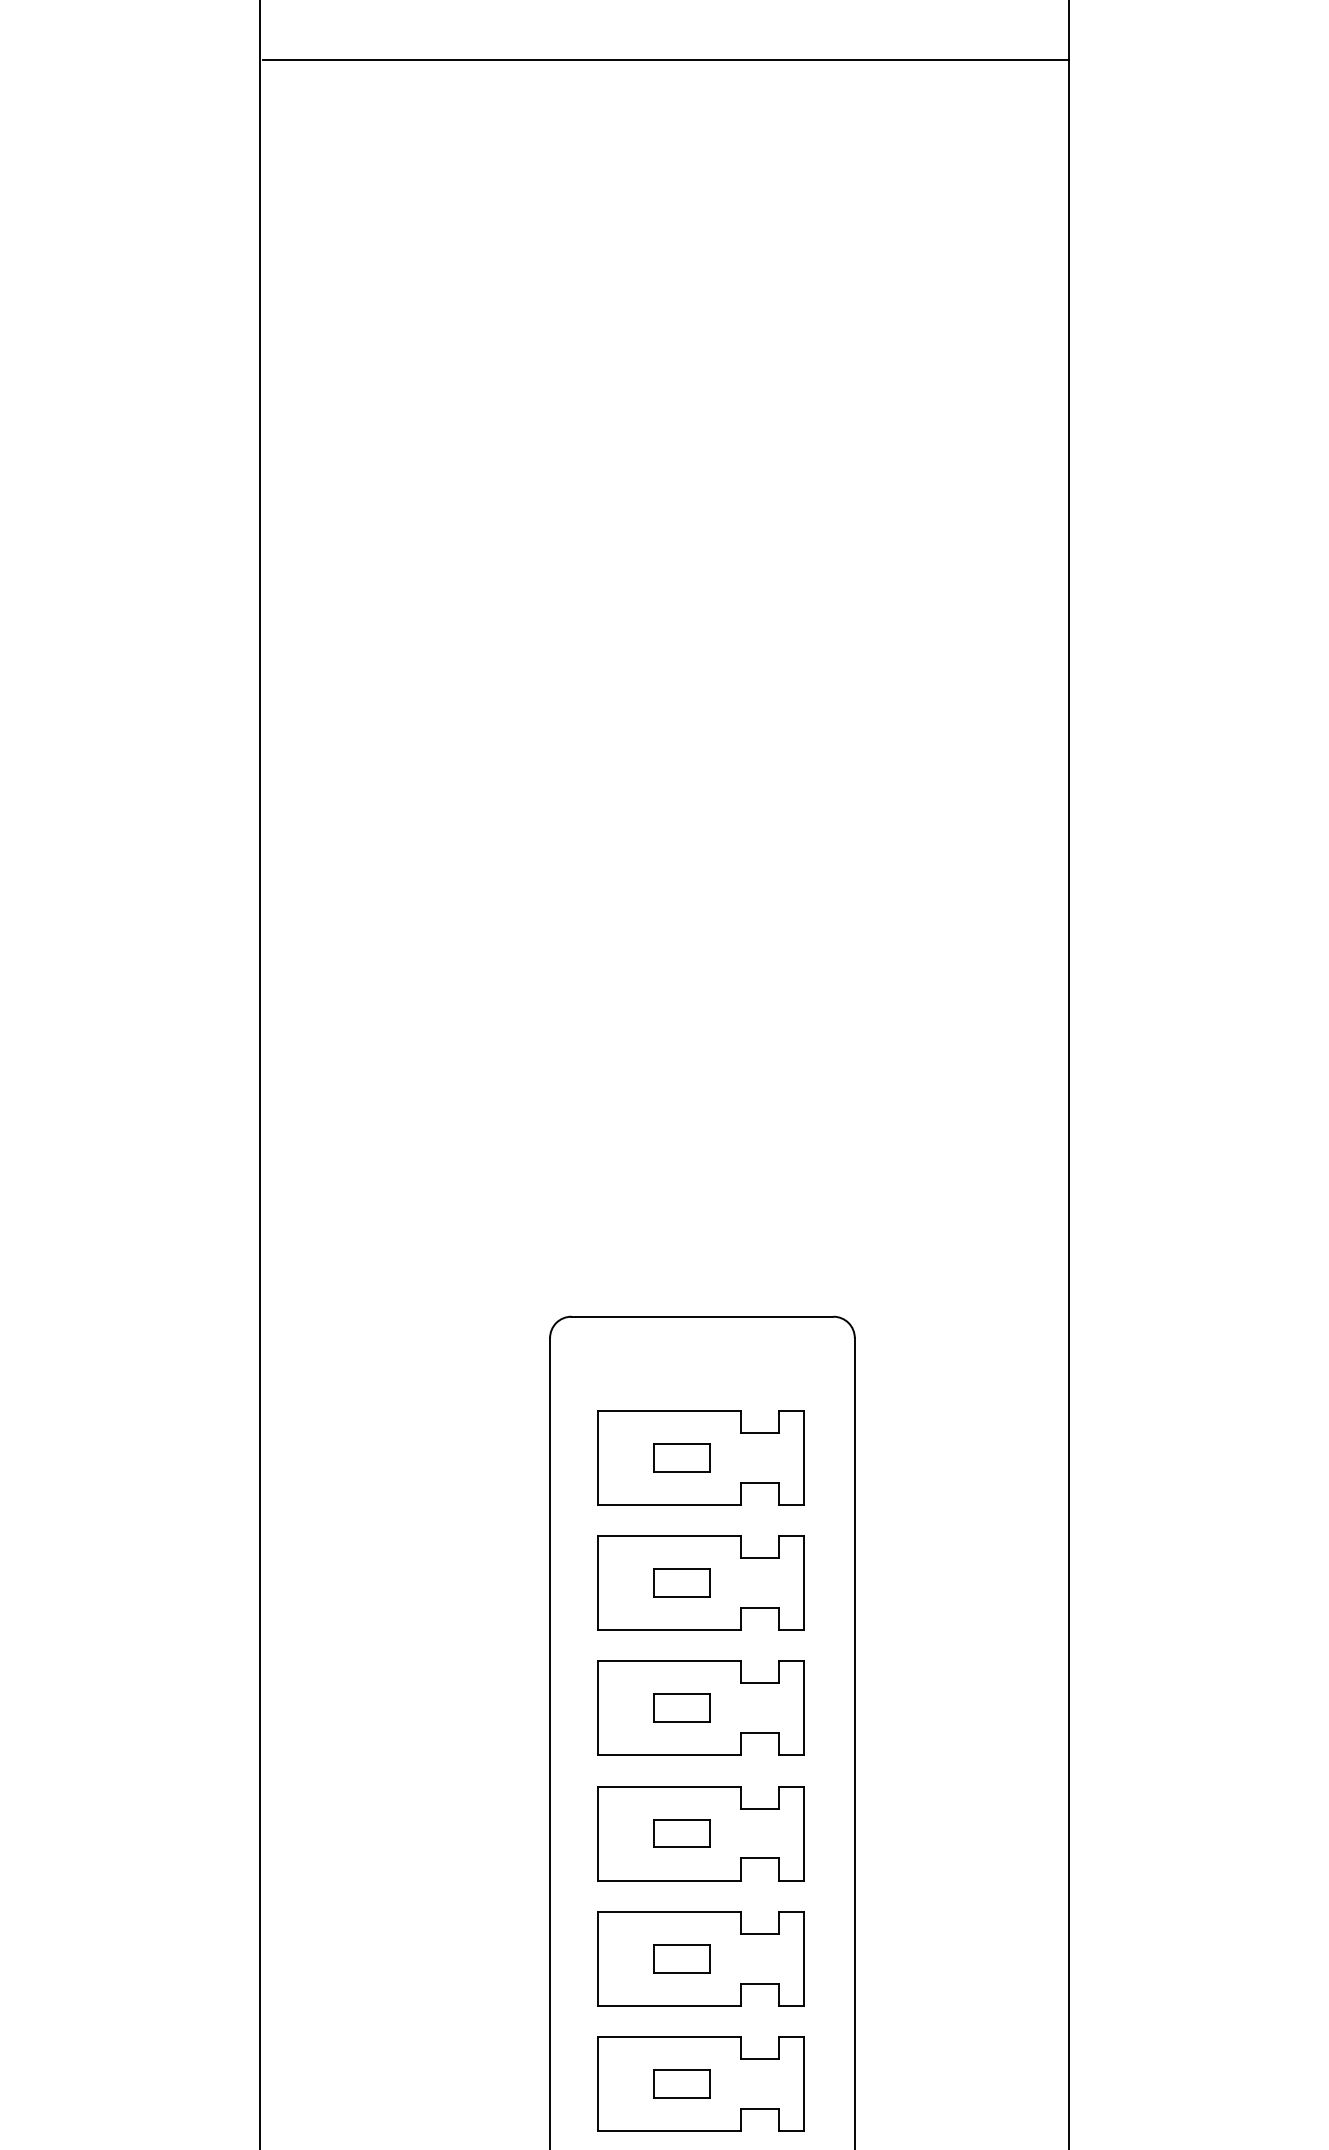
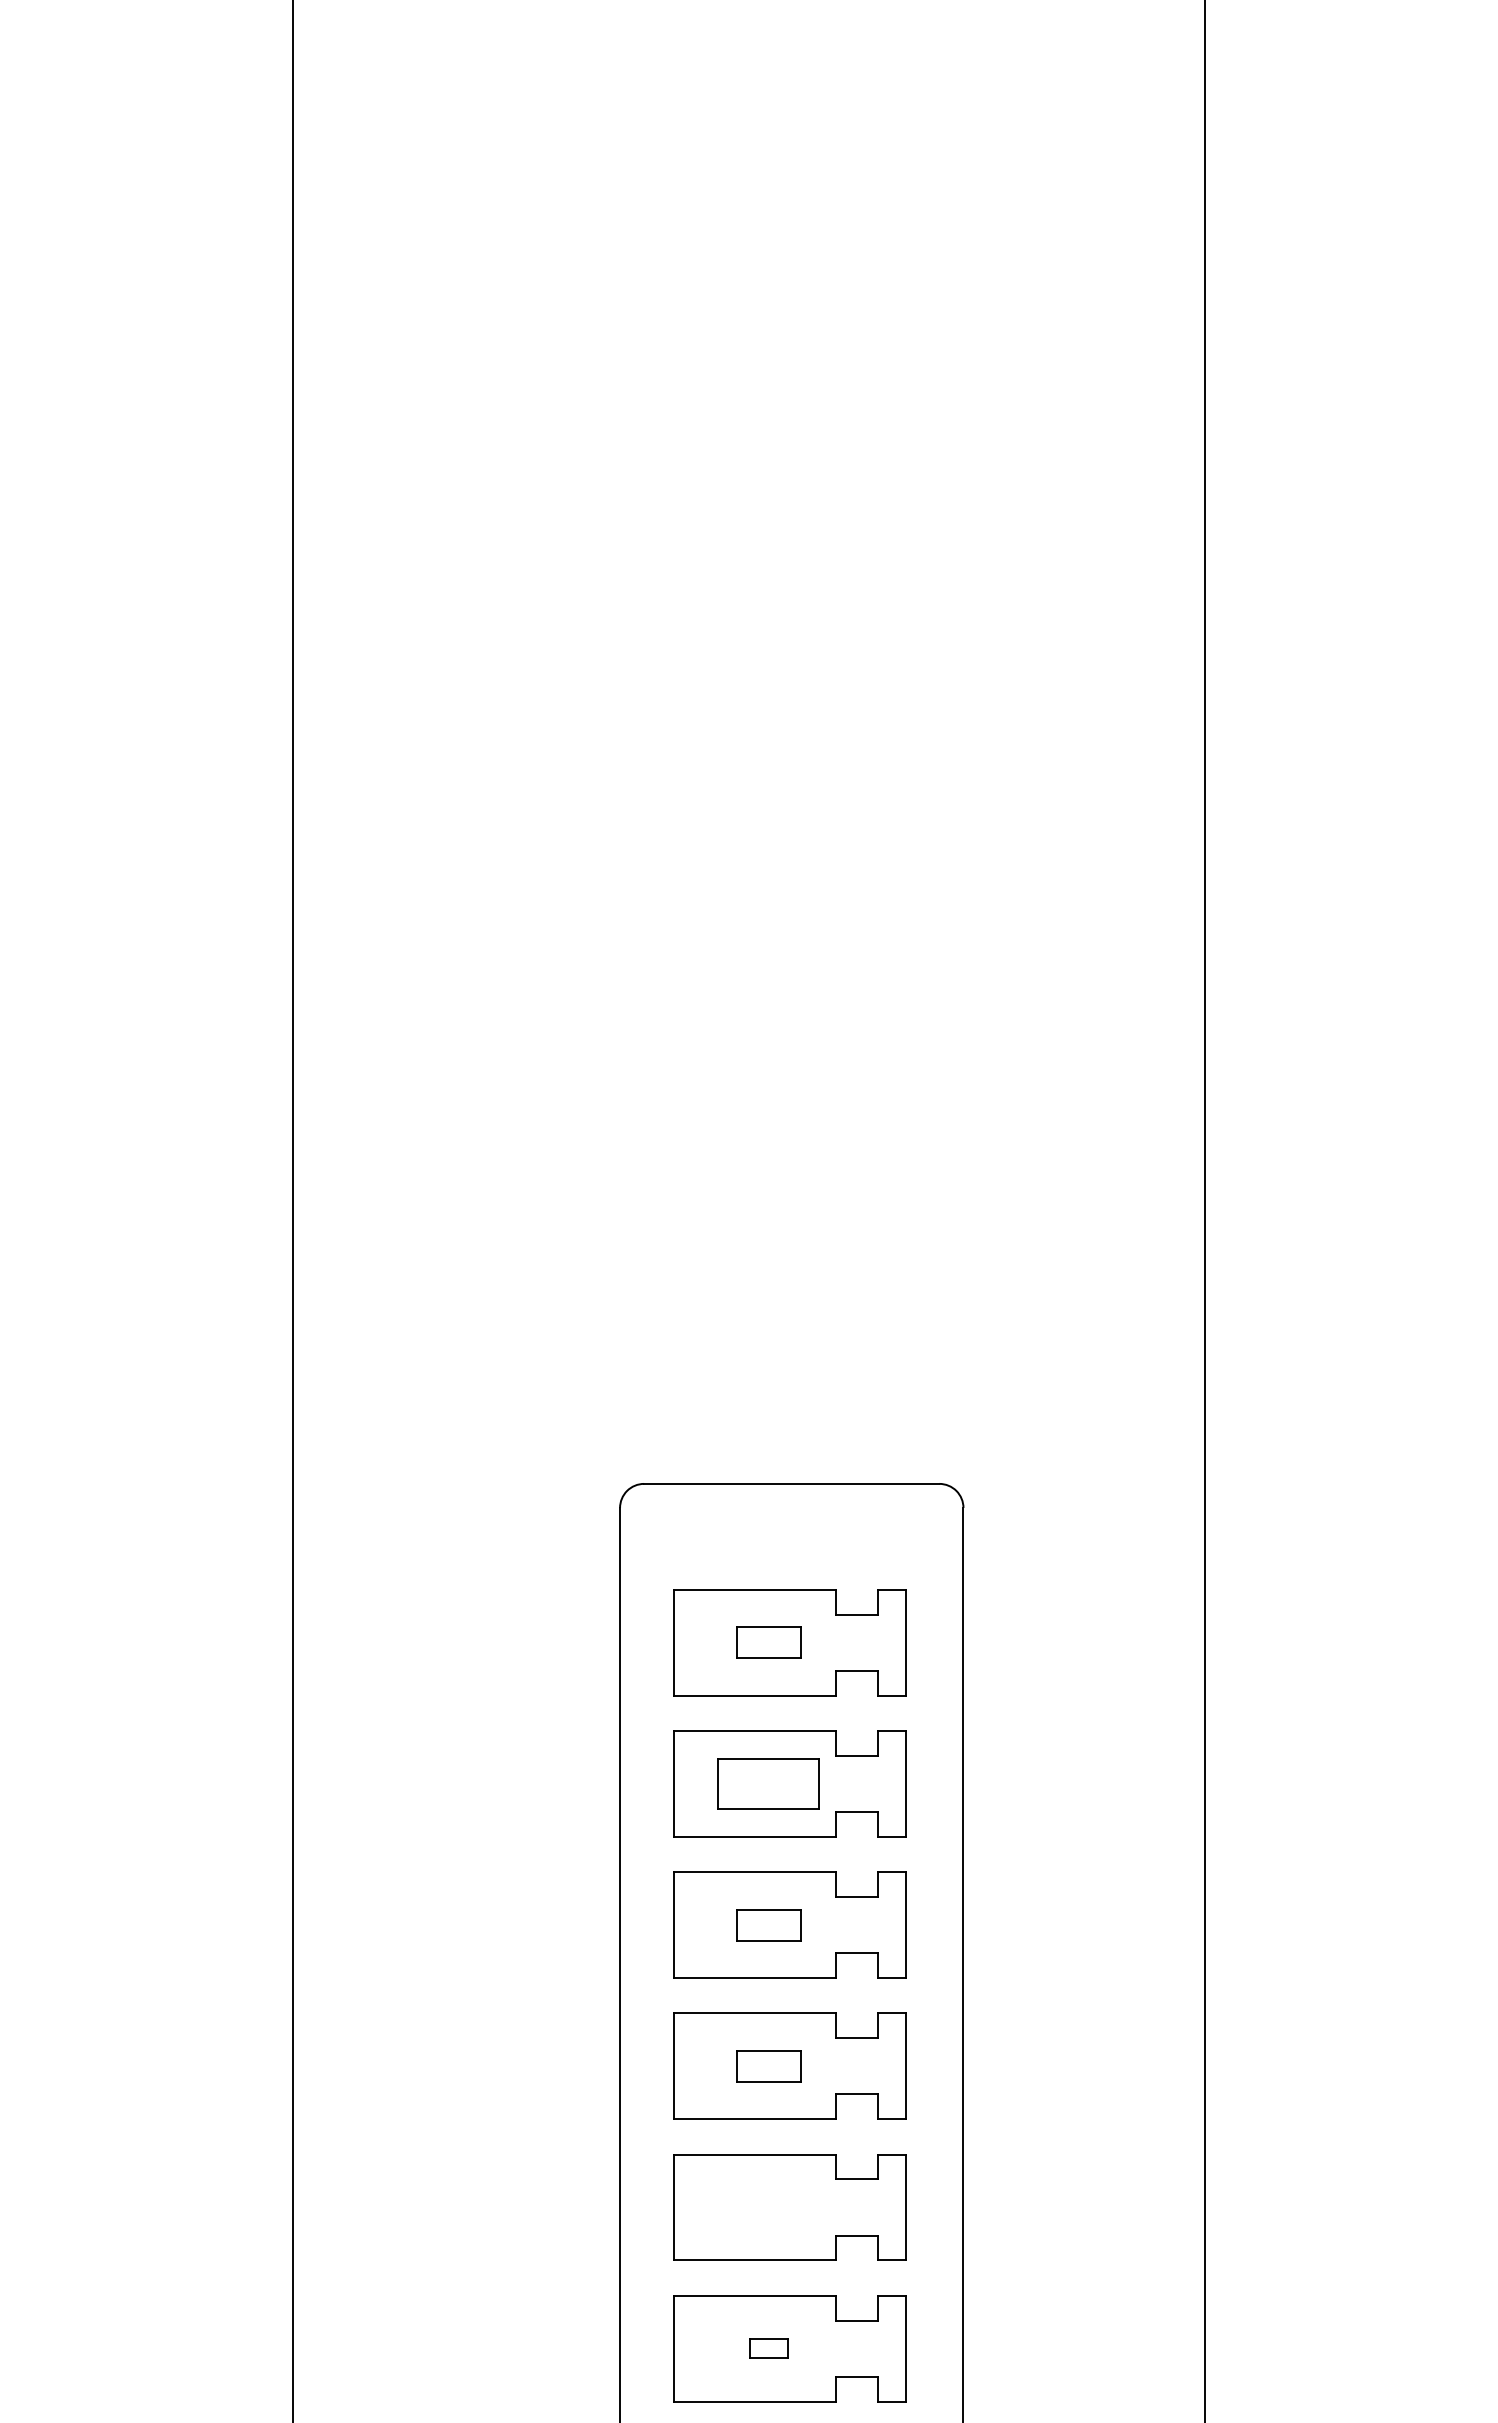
line: (665, 59) -> (750, 67), removed
part: (681, 1582) -> (768, 1783), size x1.6
part: (681, 1958) -> (768, 2207), removed
part: (681, 2083) -> (768, 2348), size x0.6

